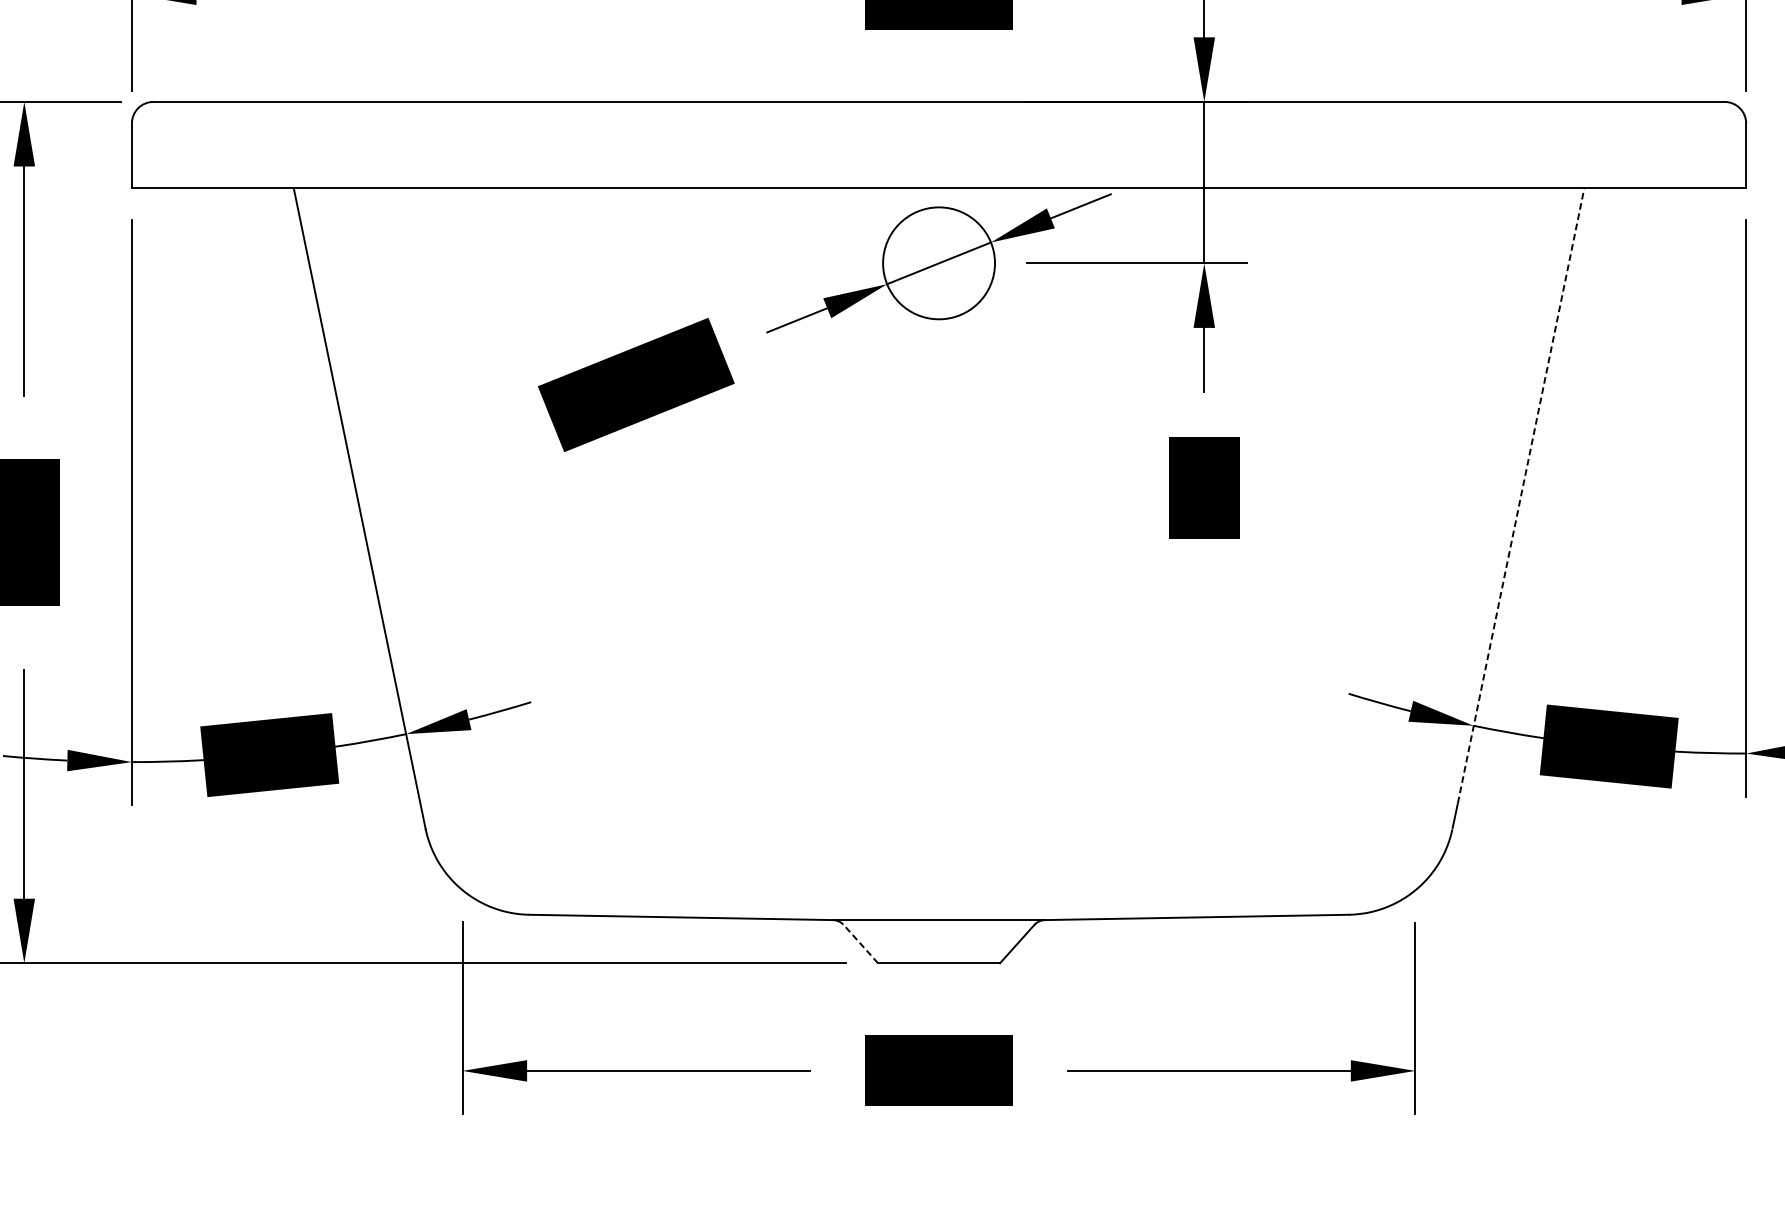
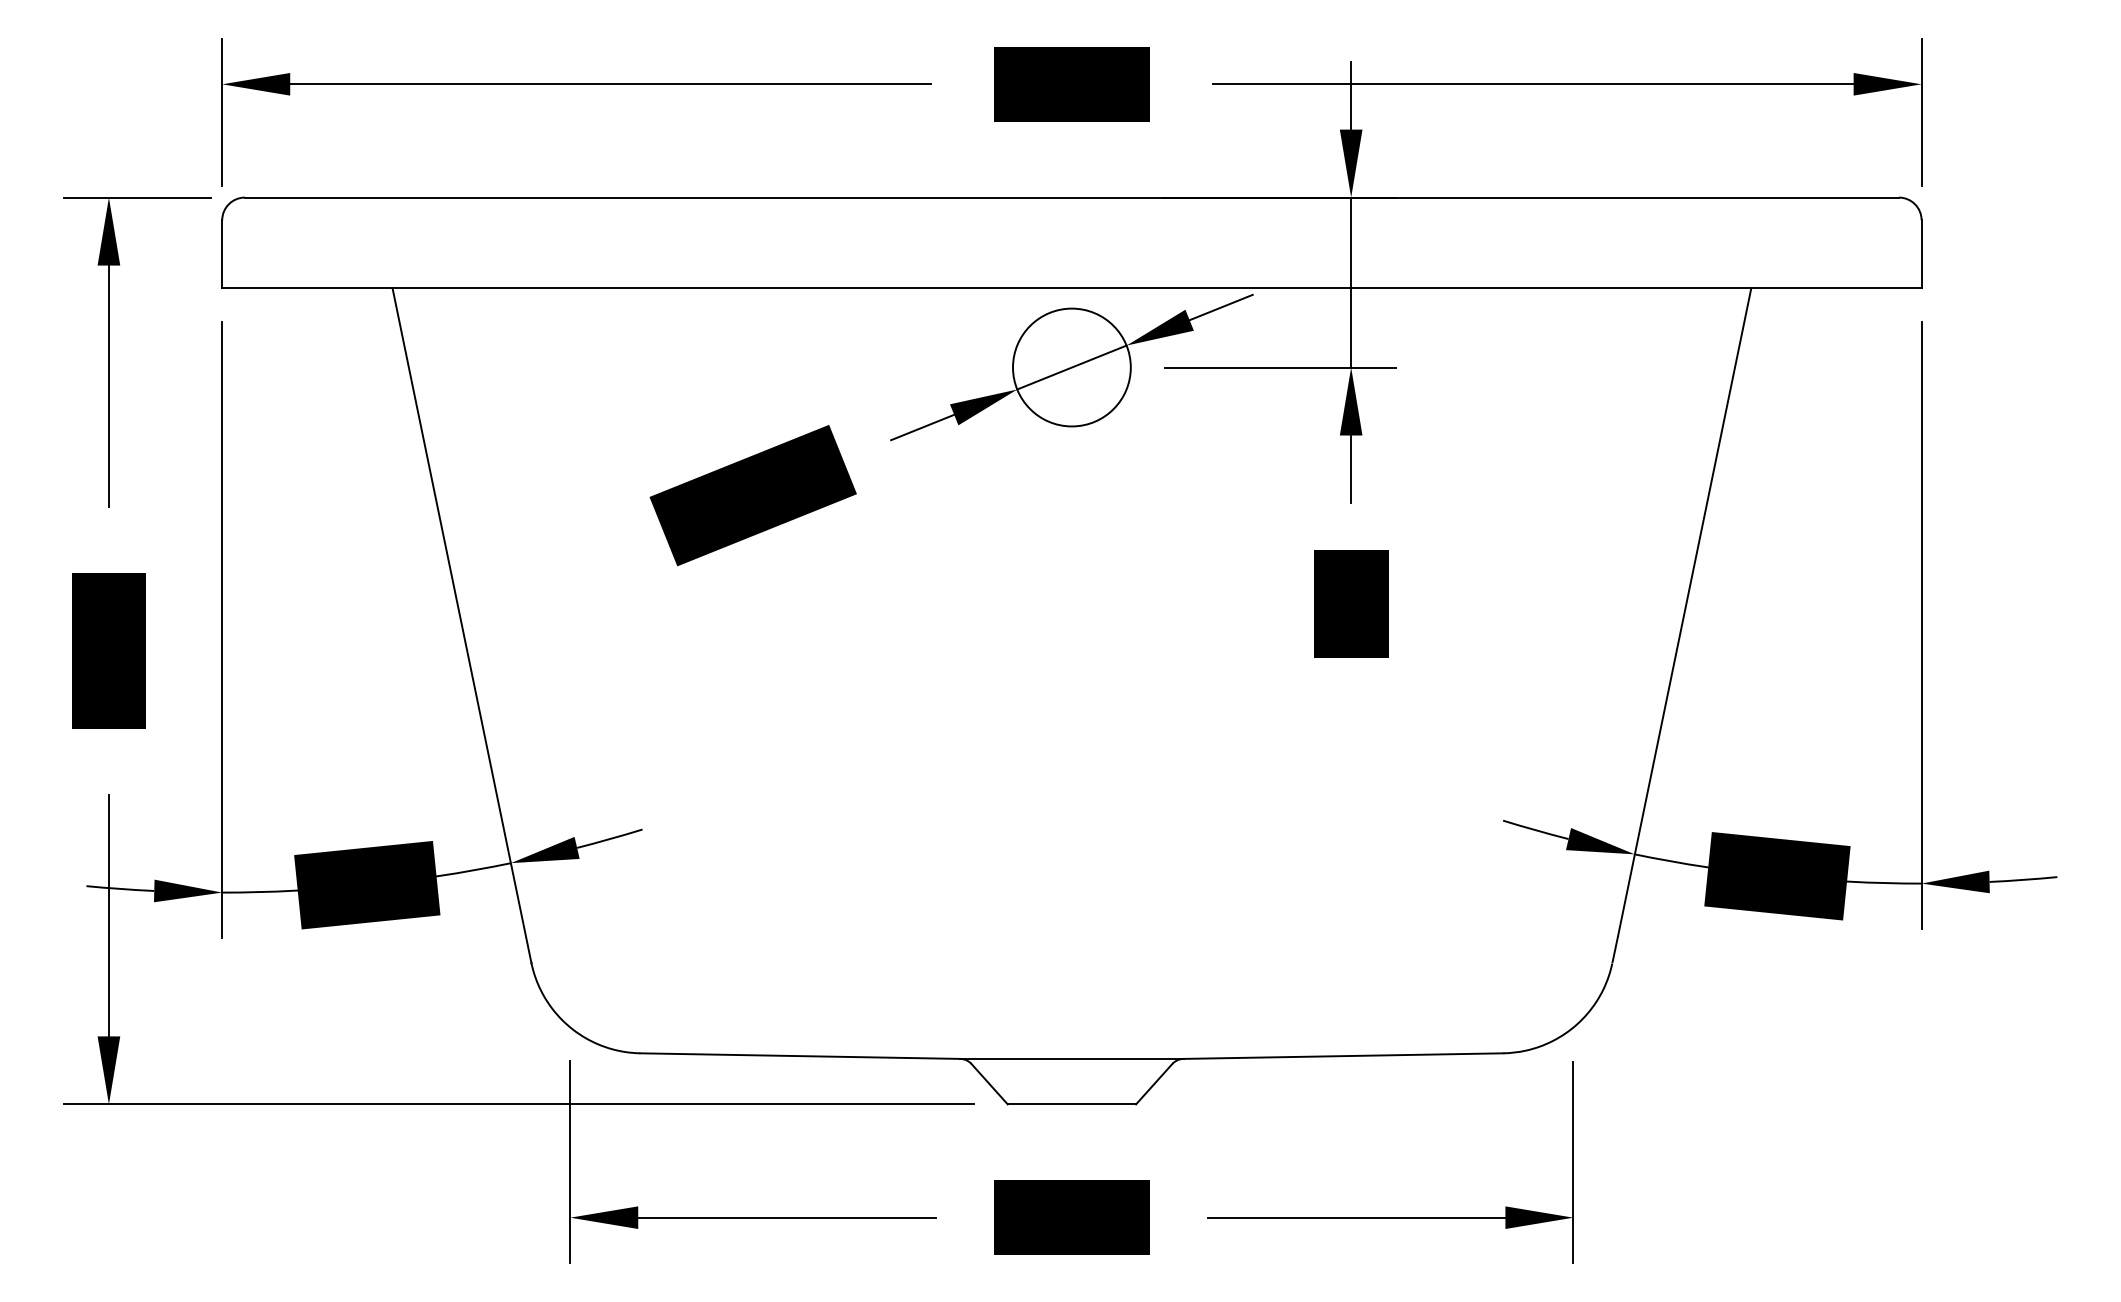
line: (1520, 496) -> (1684, 612), dashed -> solid
line: (860, 943) -> (989, 1083), dashed -> solid

